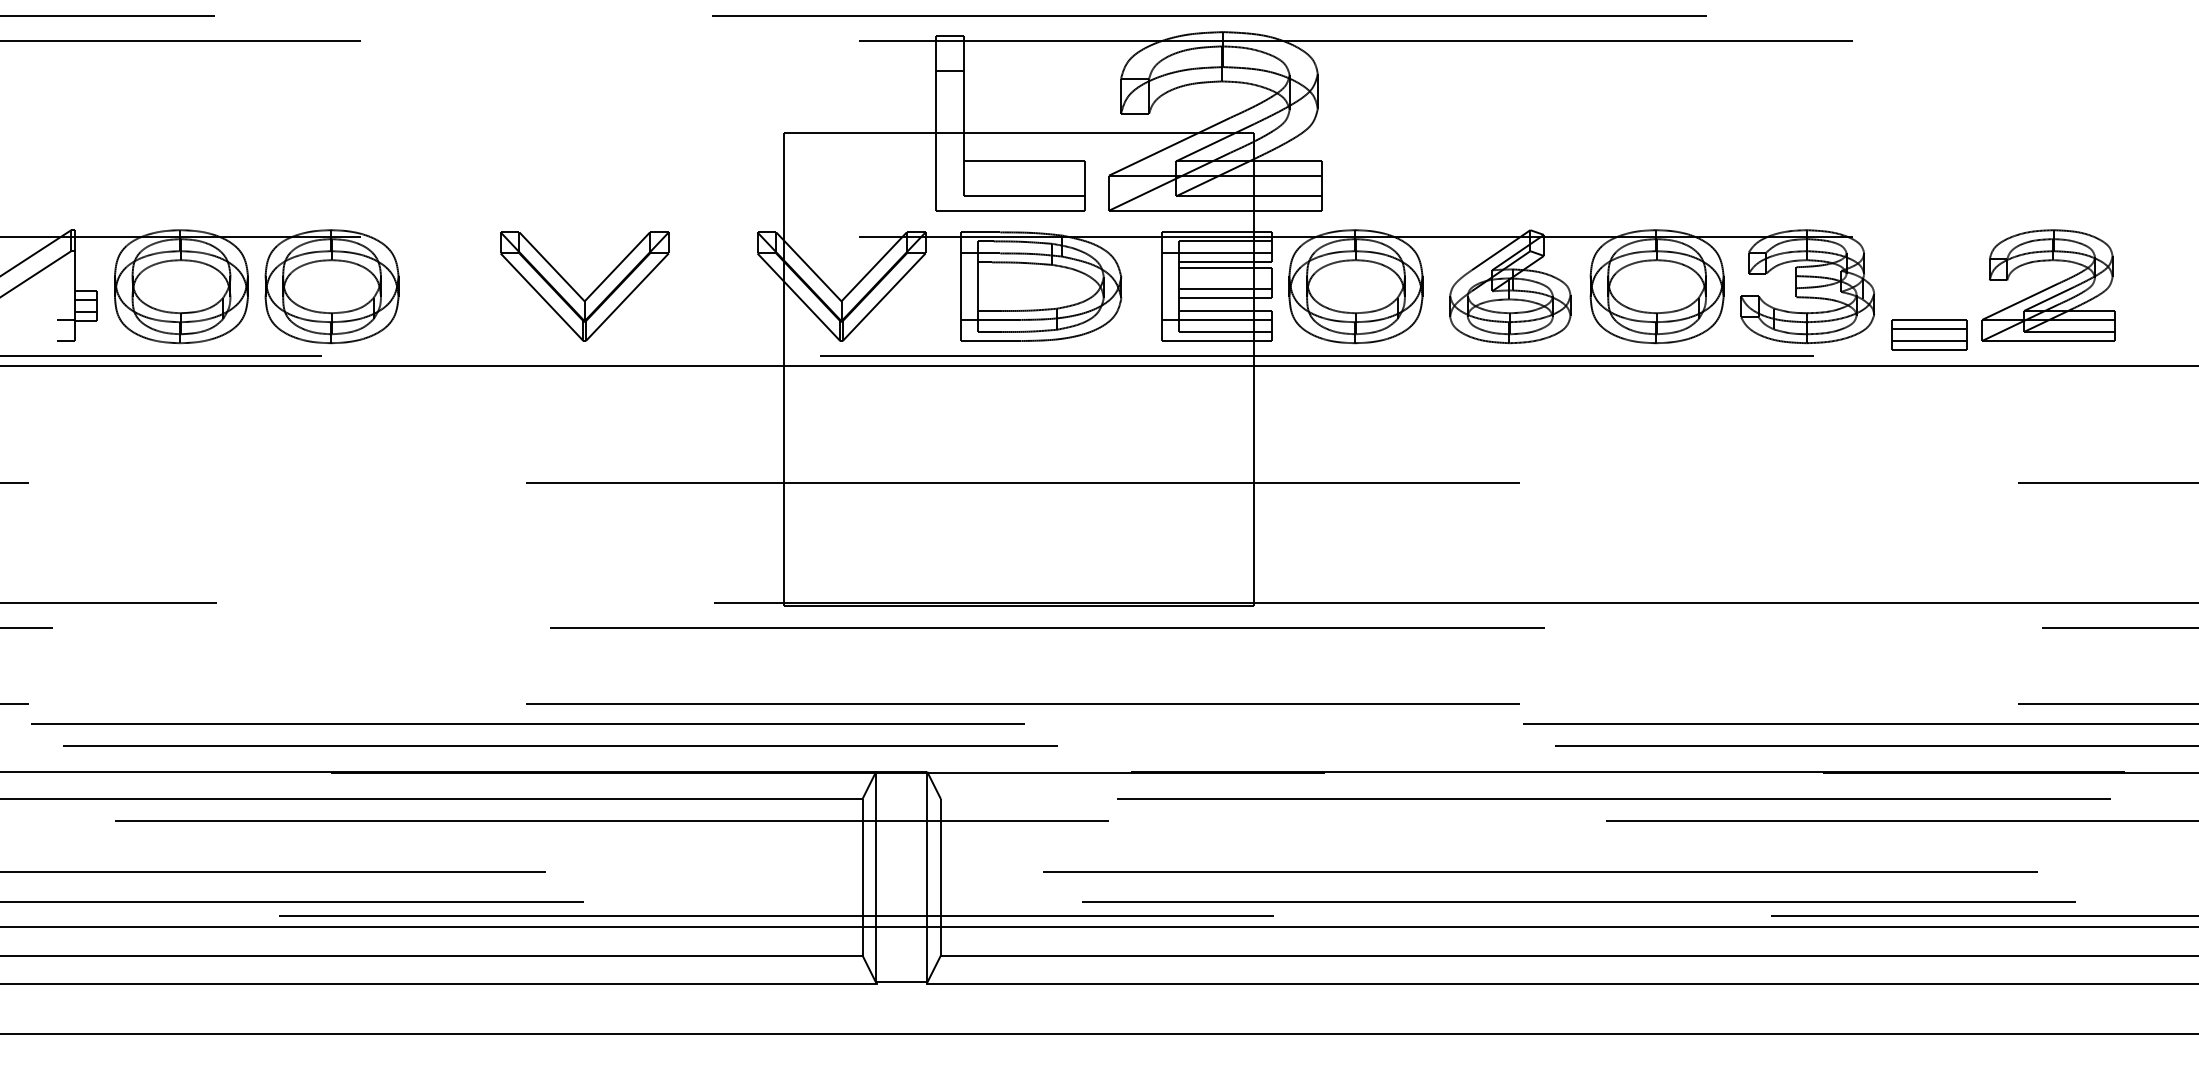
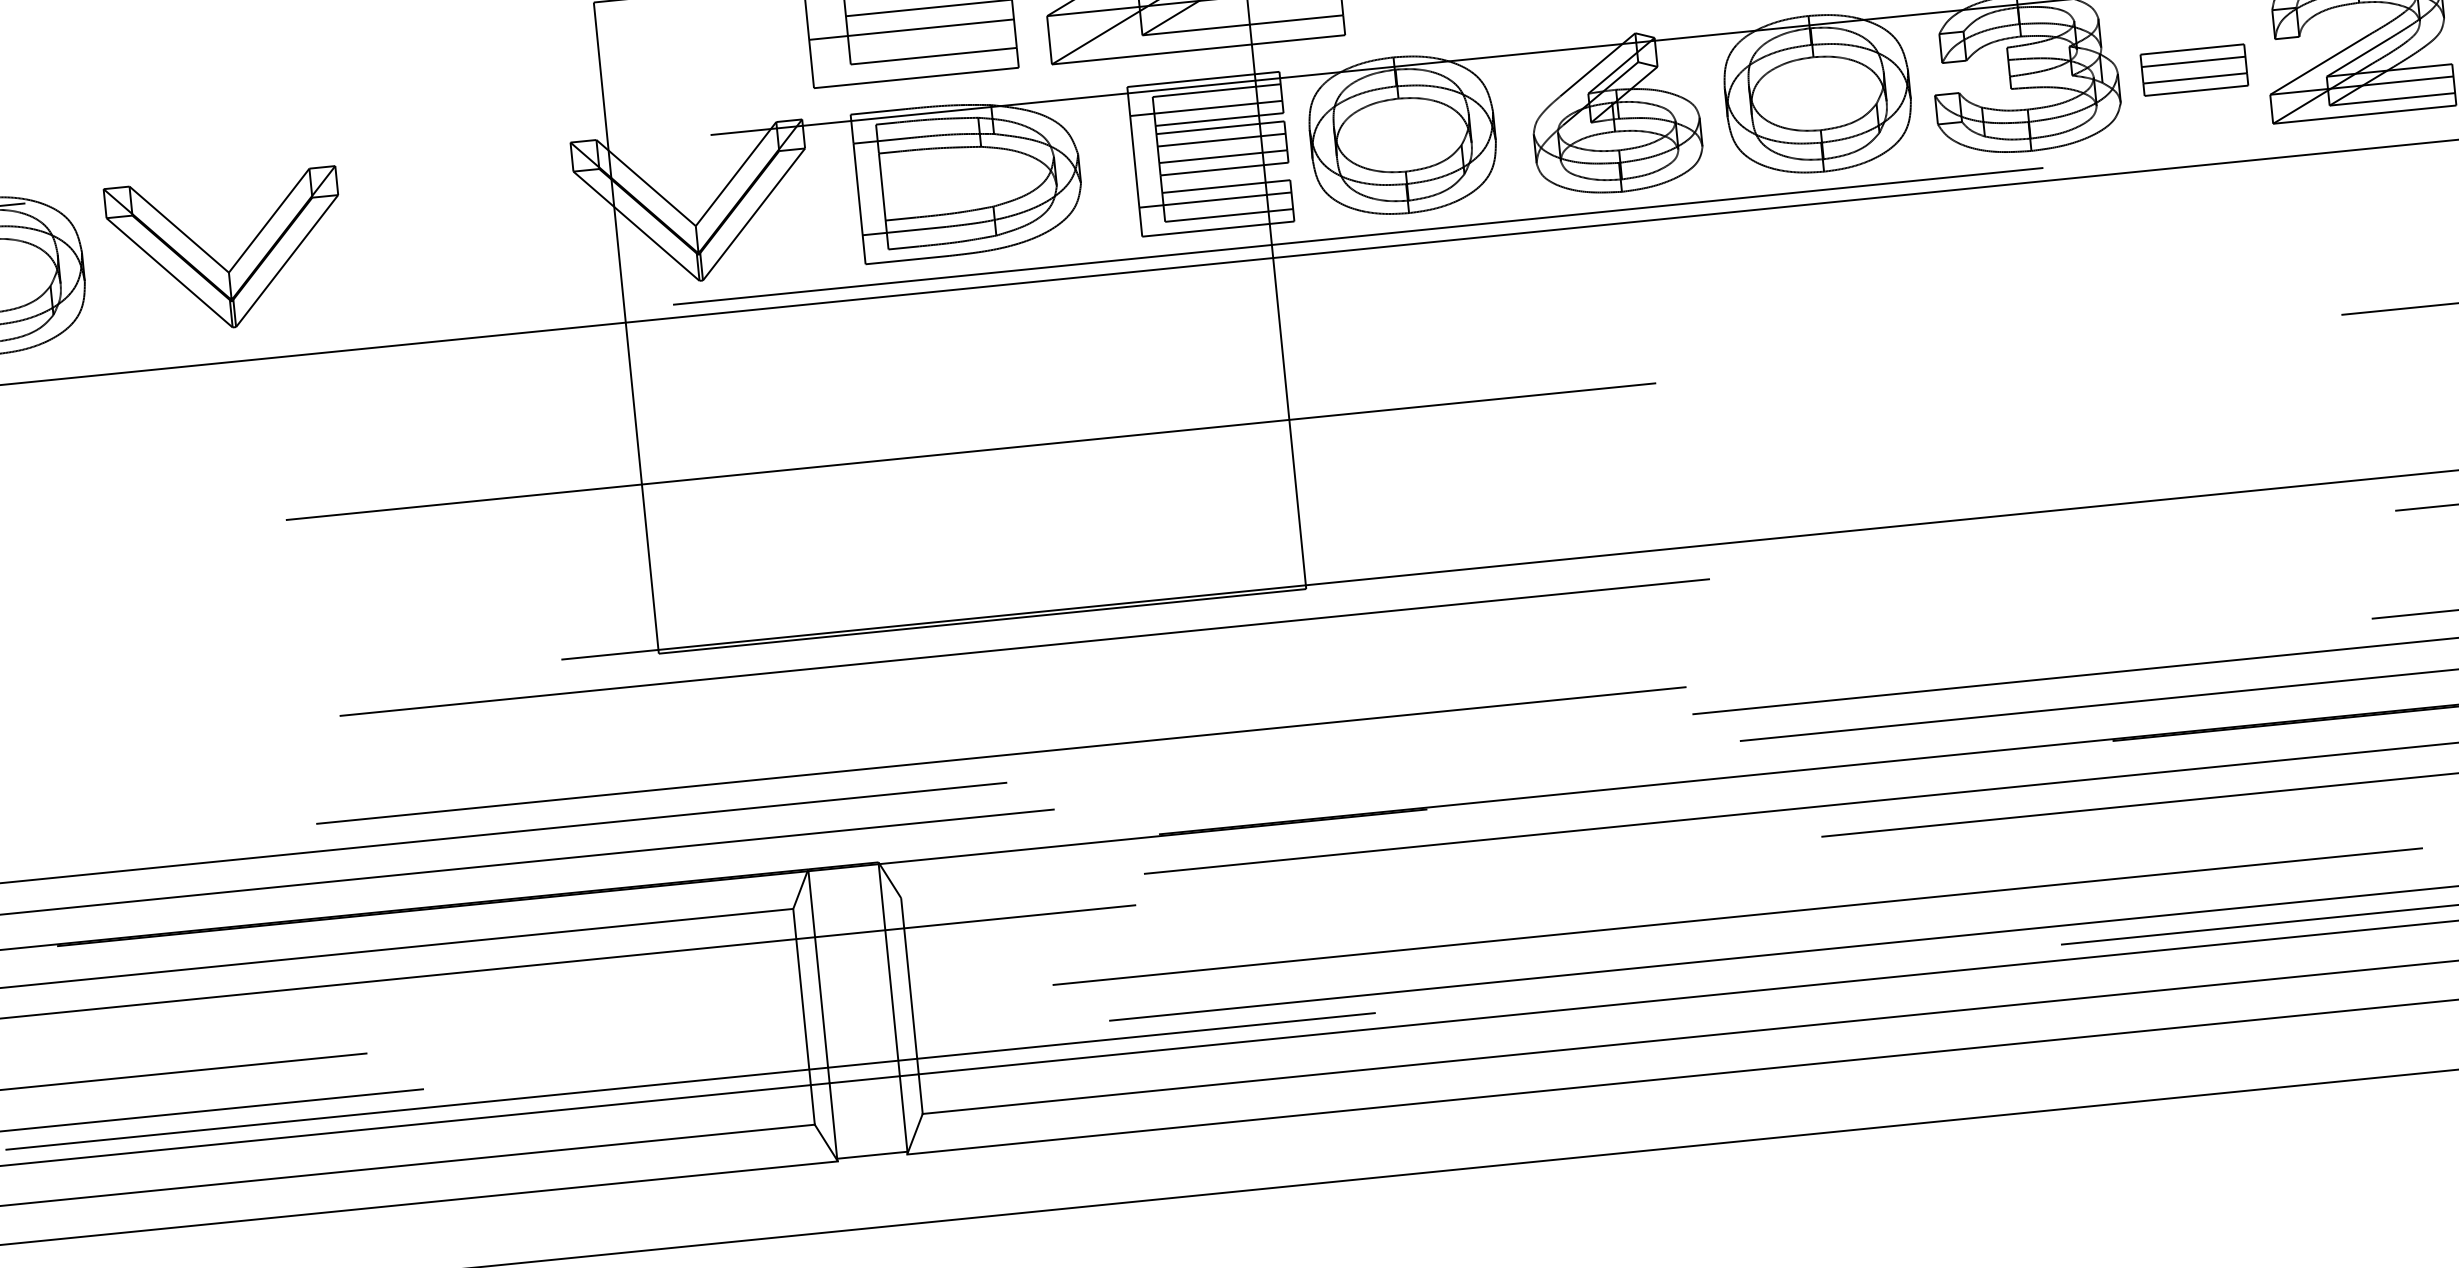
line: (1010, 175) -> (911, 29), added
line: (1225, 277) -> (1221, 140), added
part: (577, 292) -> (217, 261), moved
part: (1929, 334) -> (2194, 69), moved

